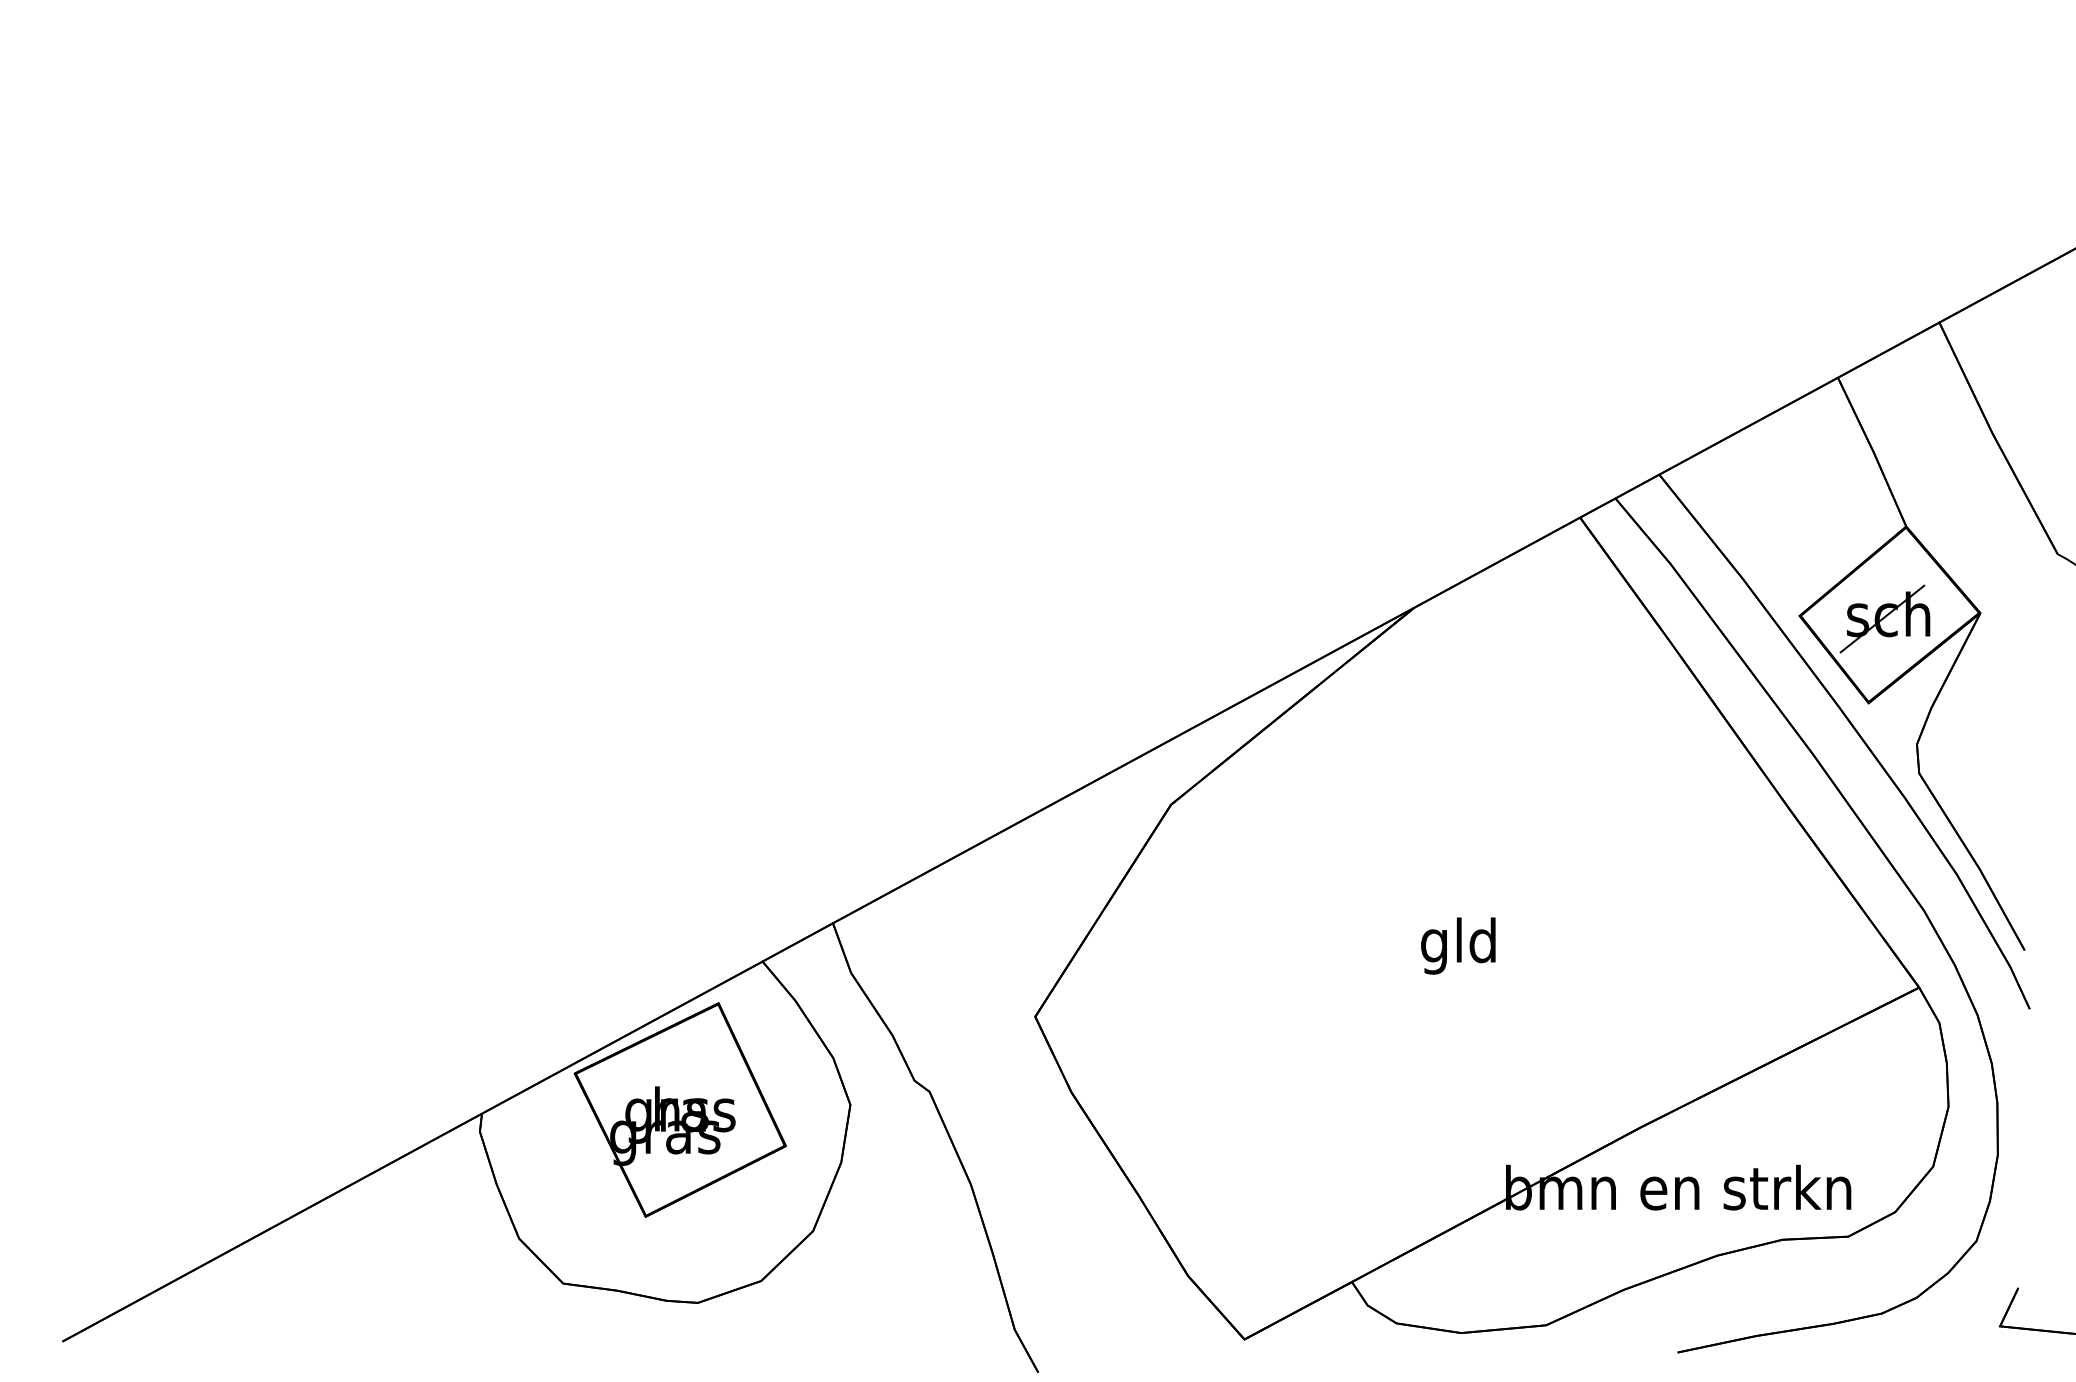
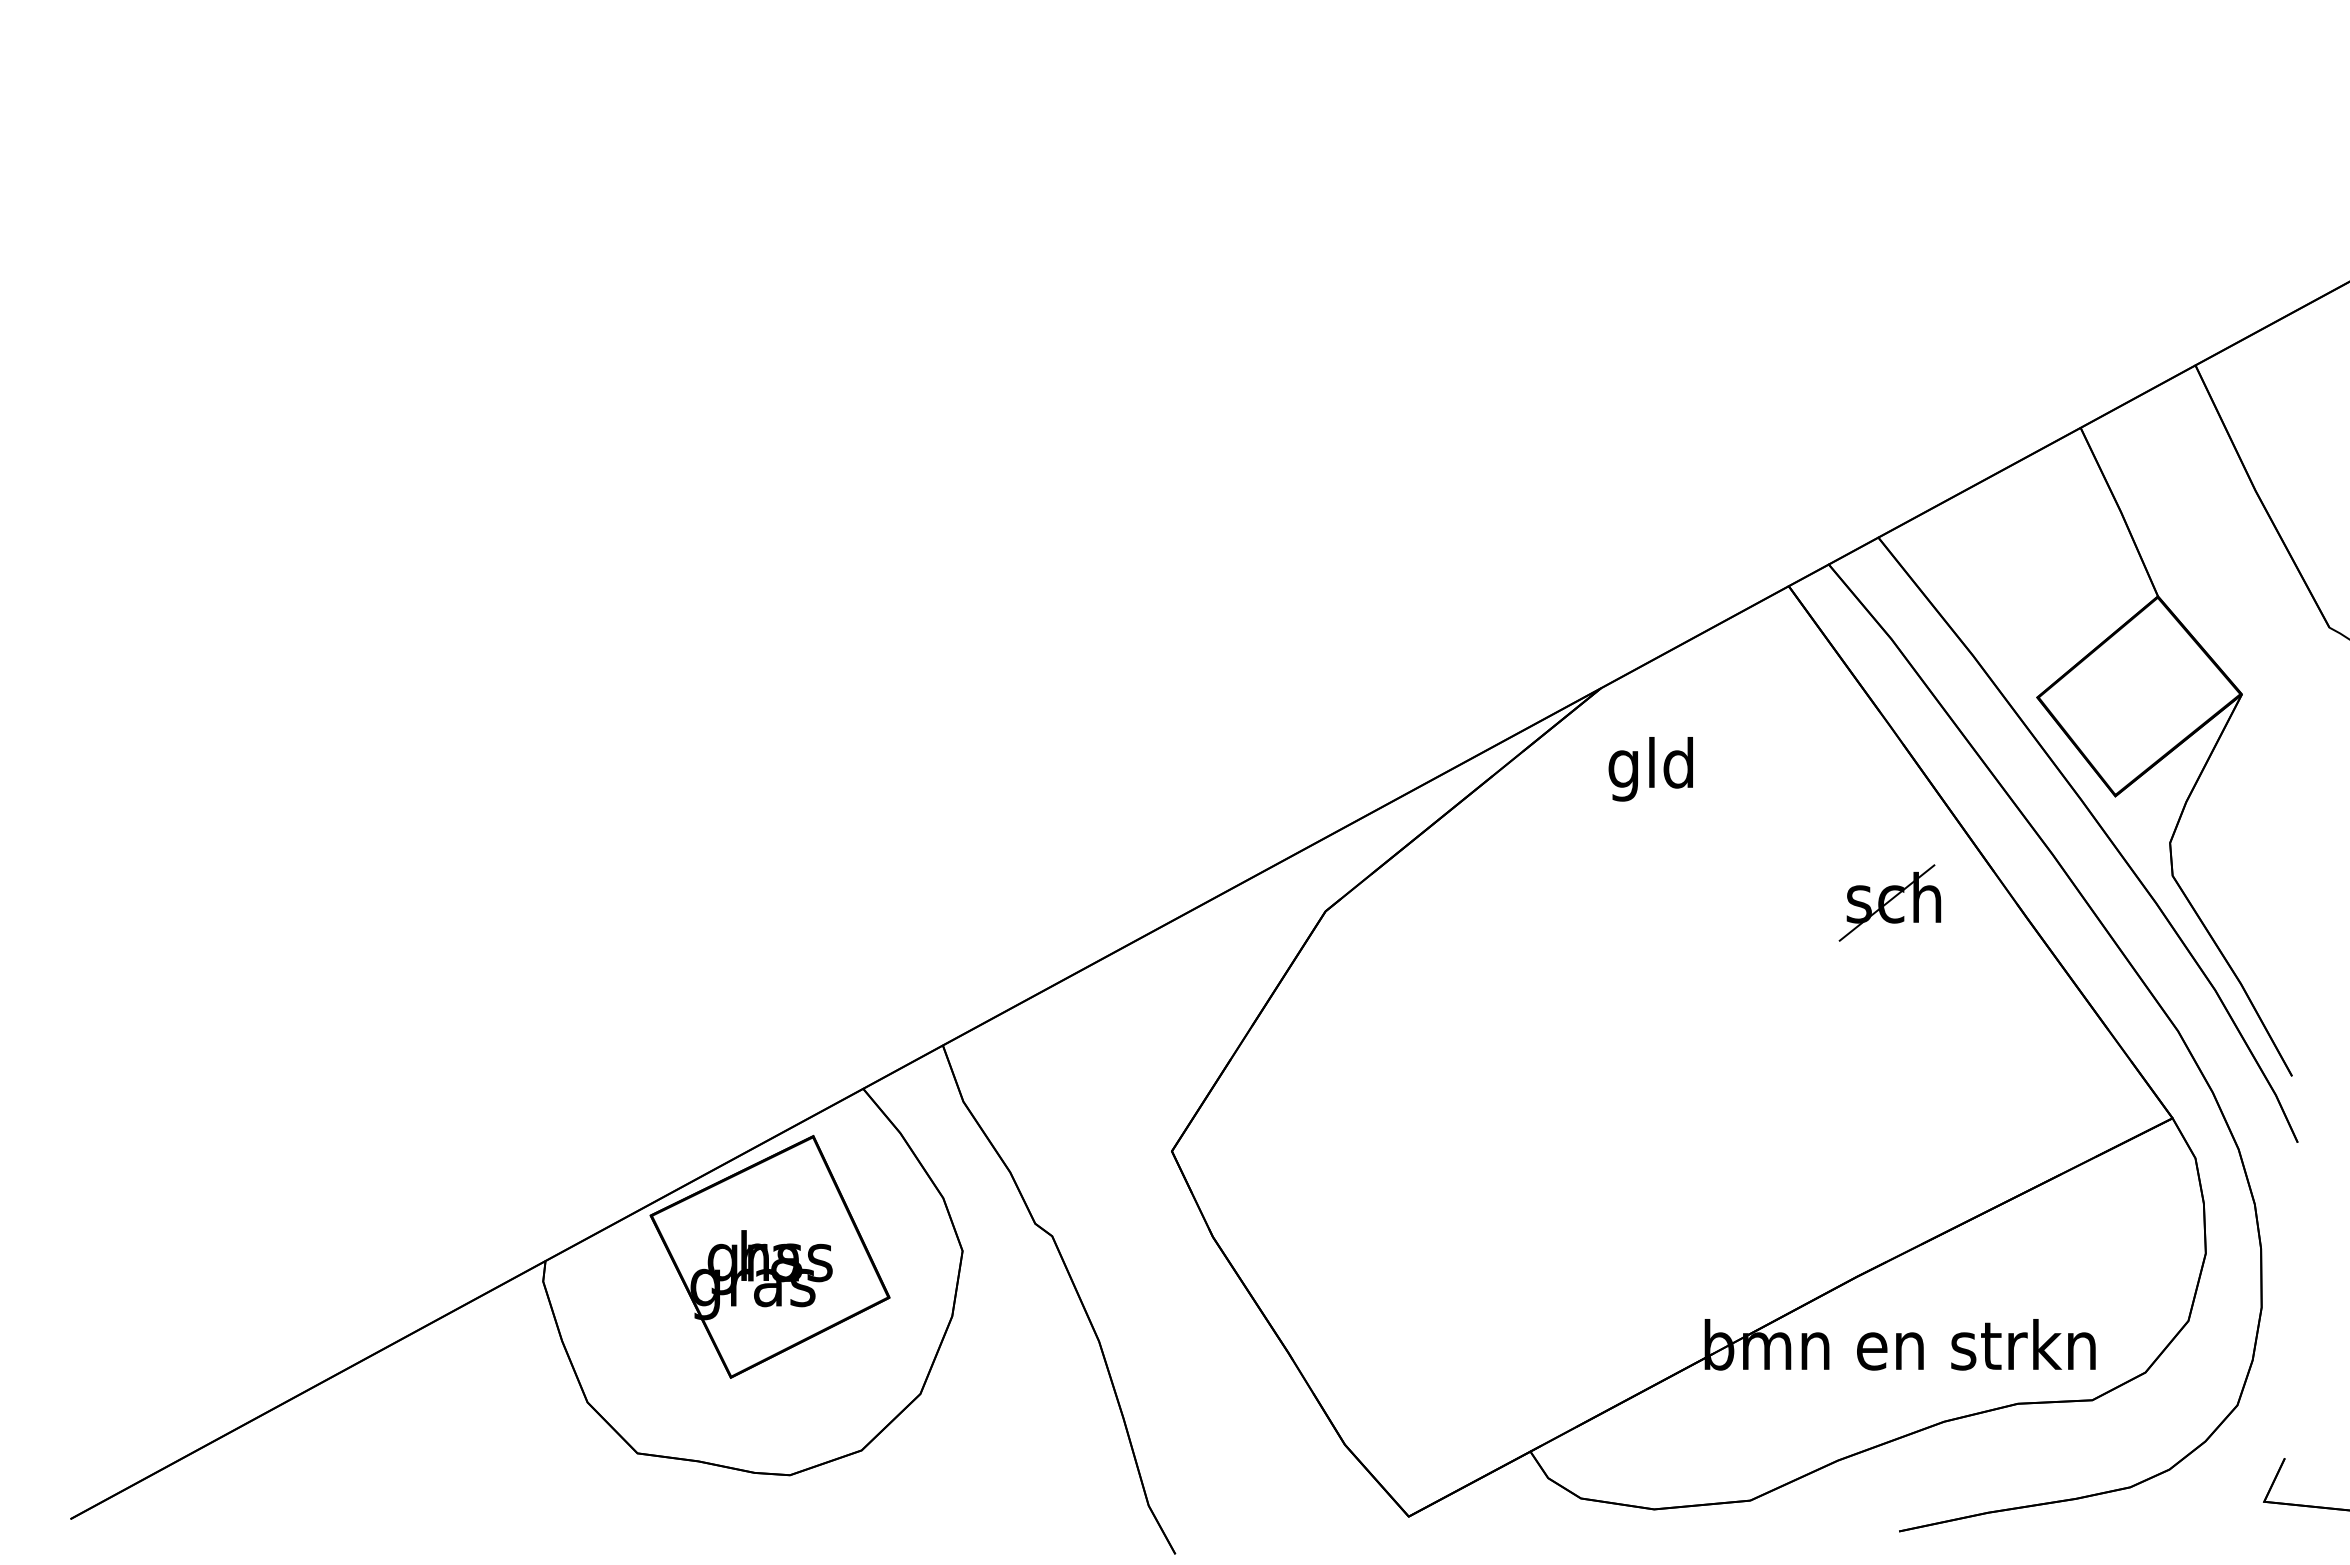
part: (1884, 618) -> (1889, 902), moved
text: (1458, 946) -> (1650, 769), moved

